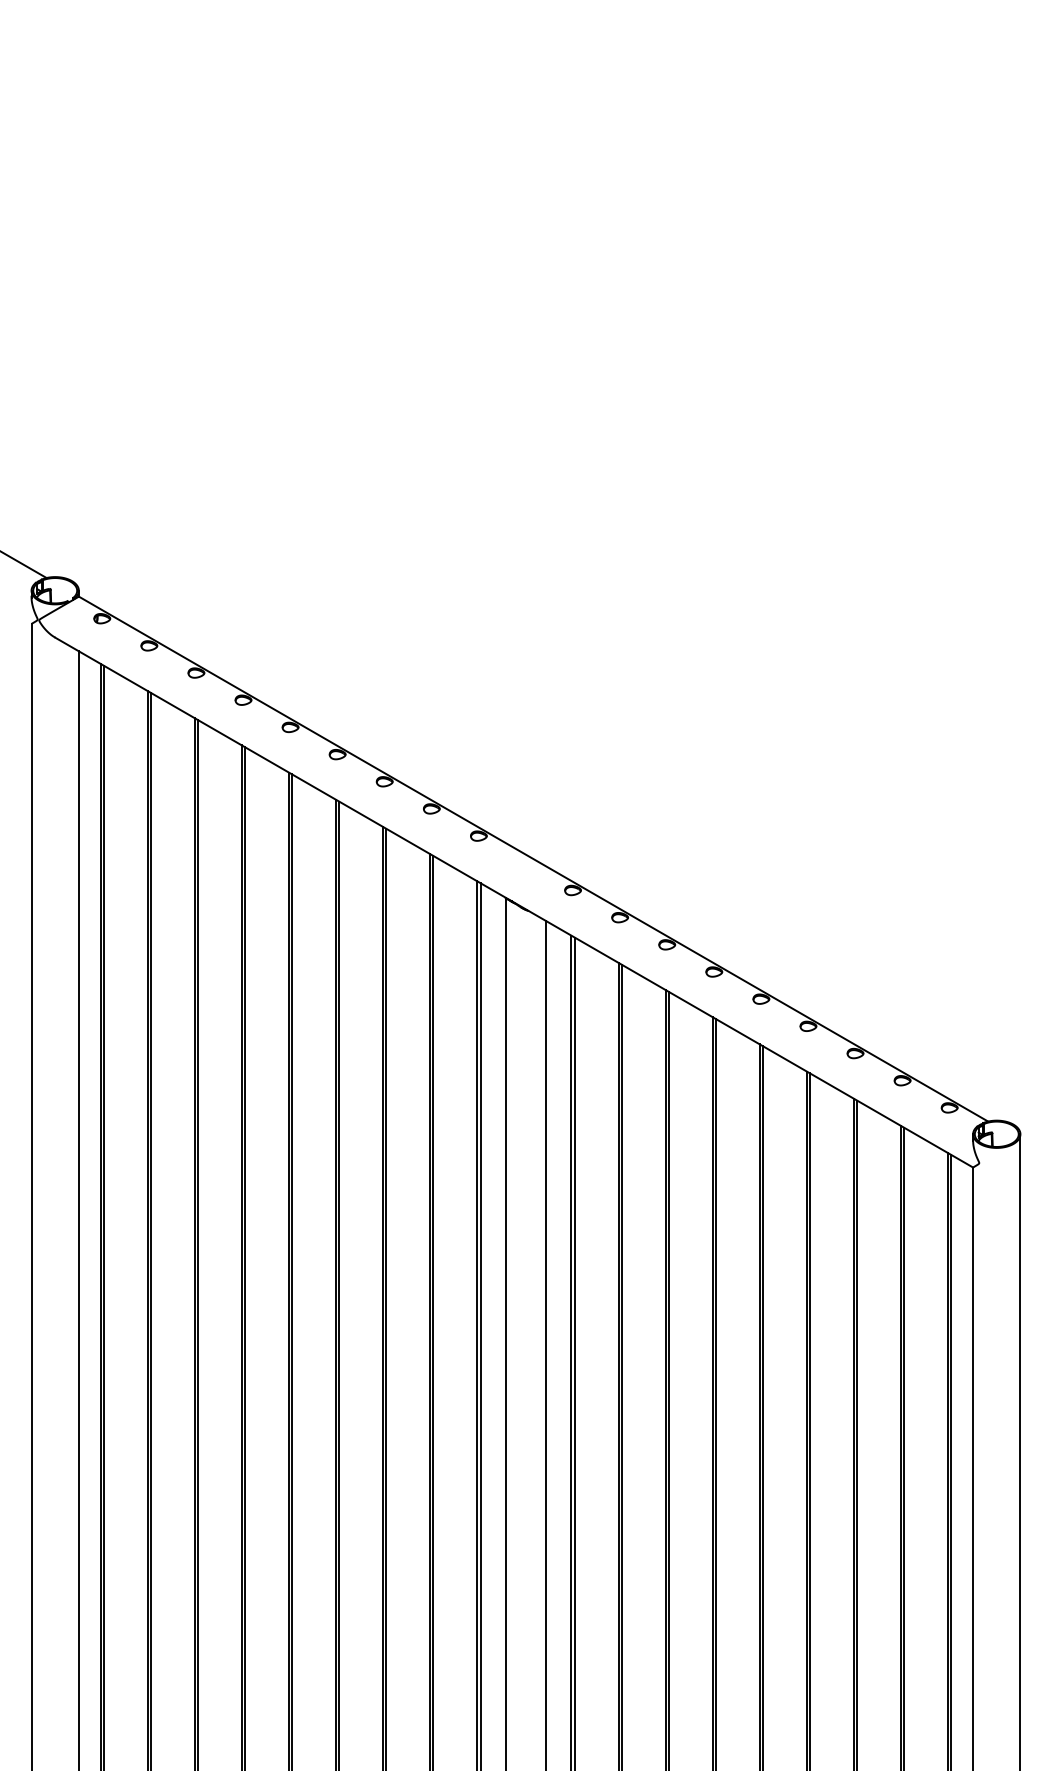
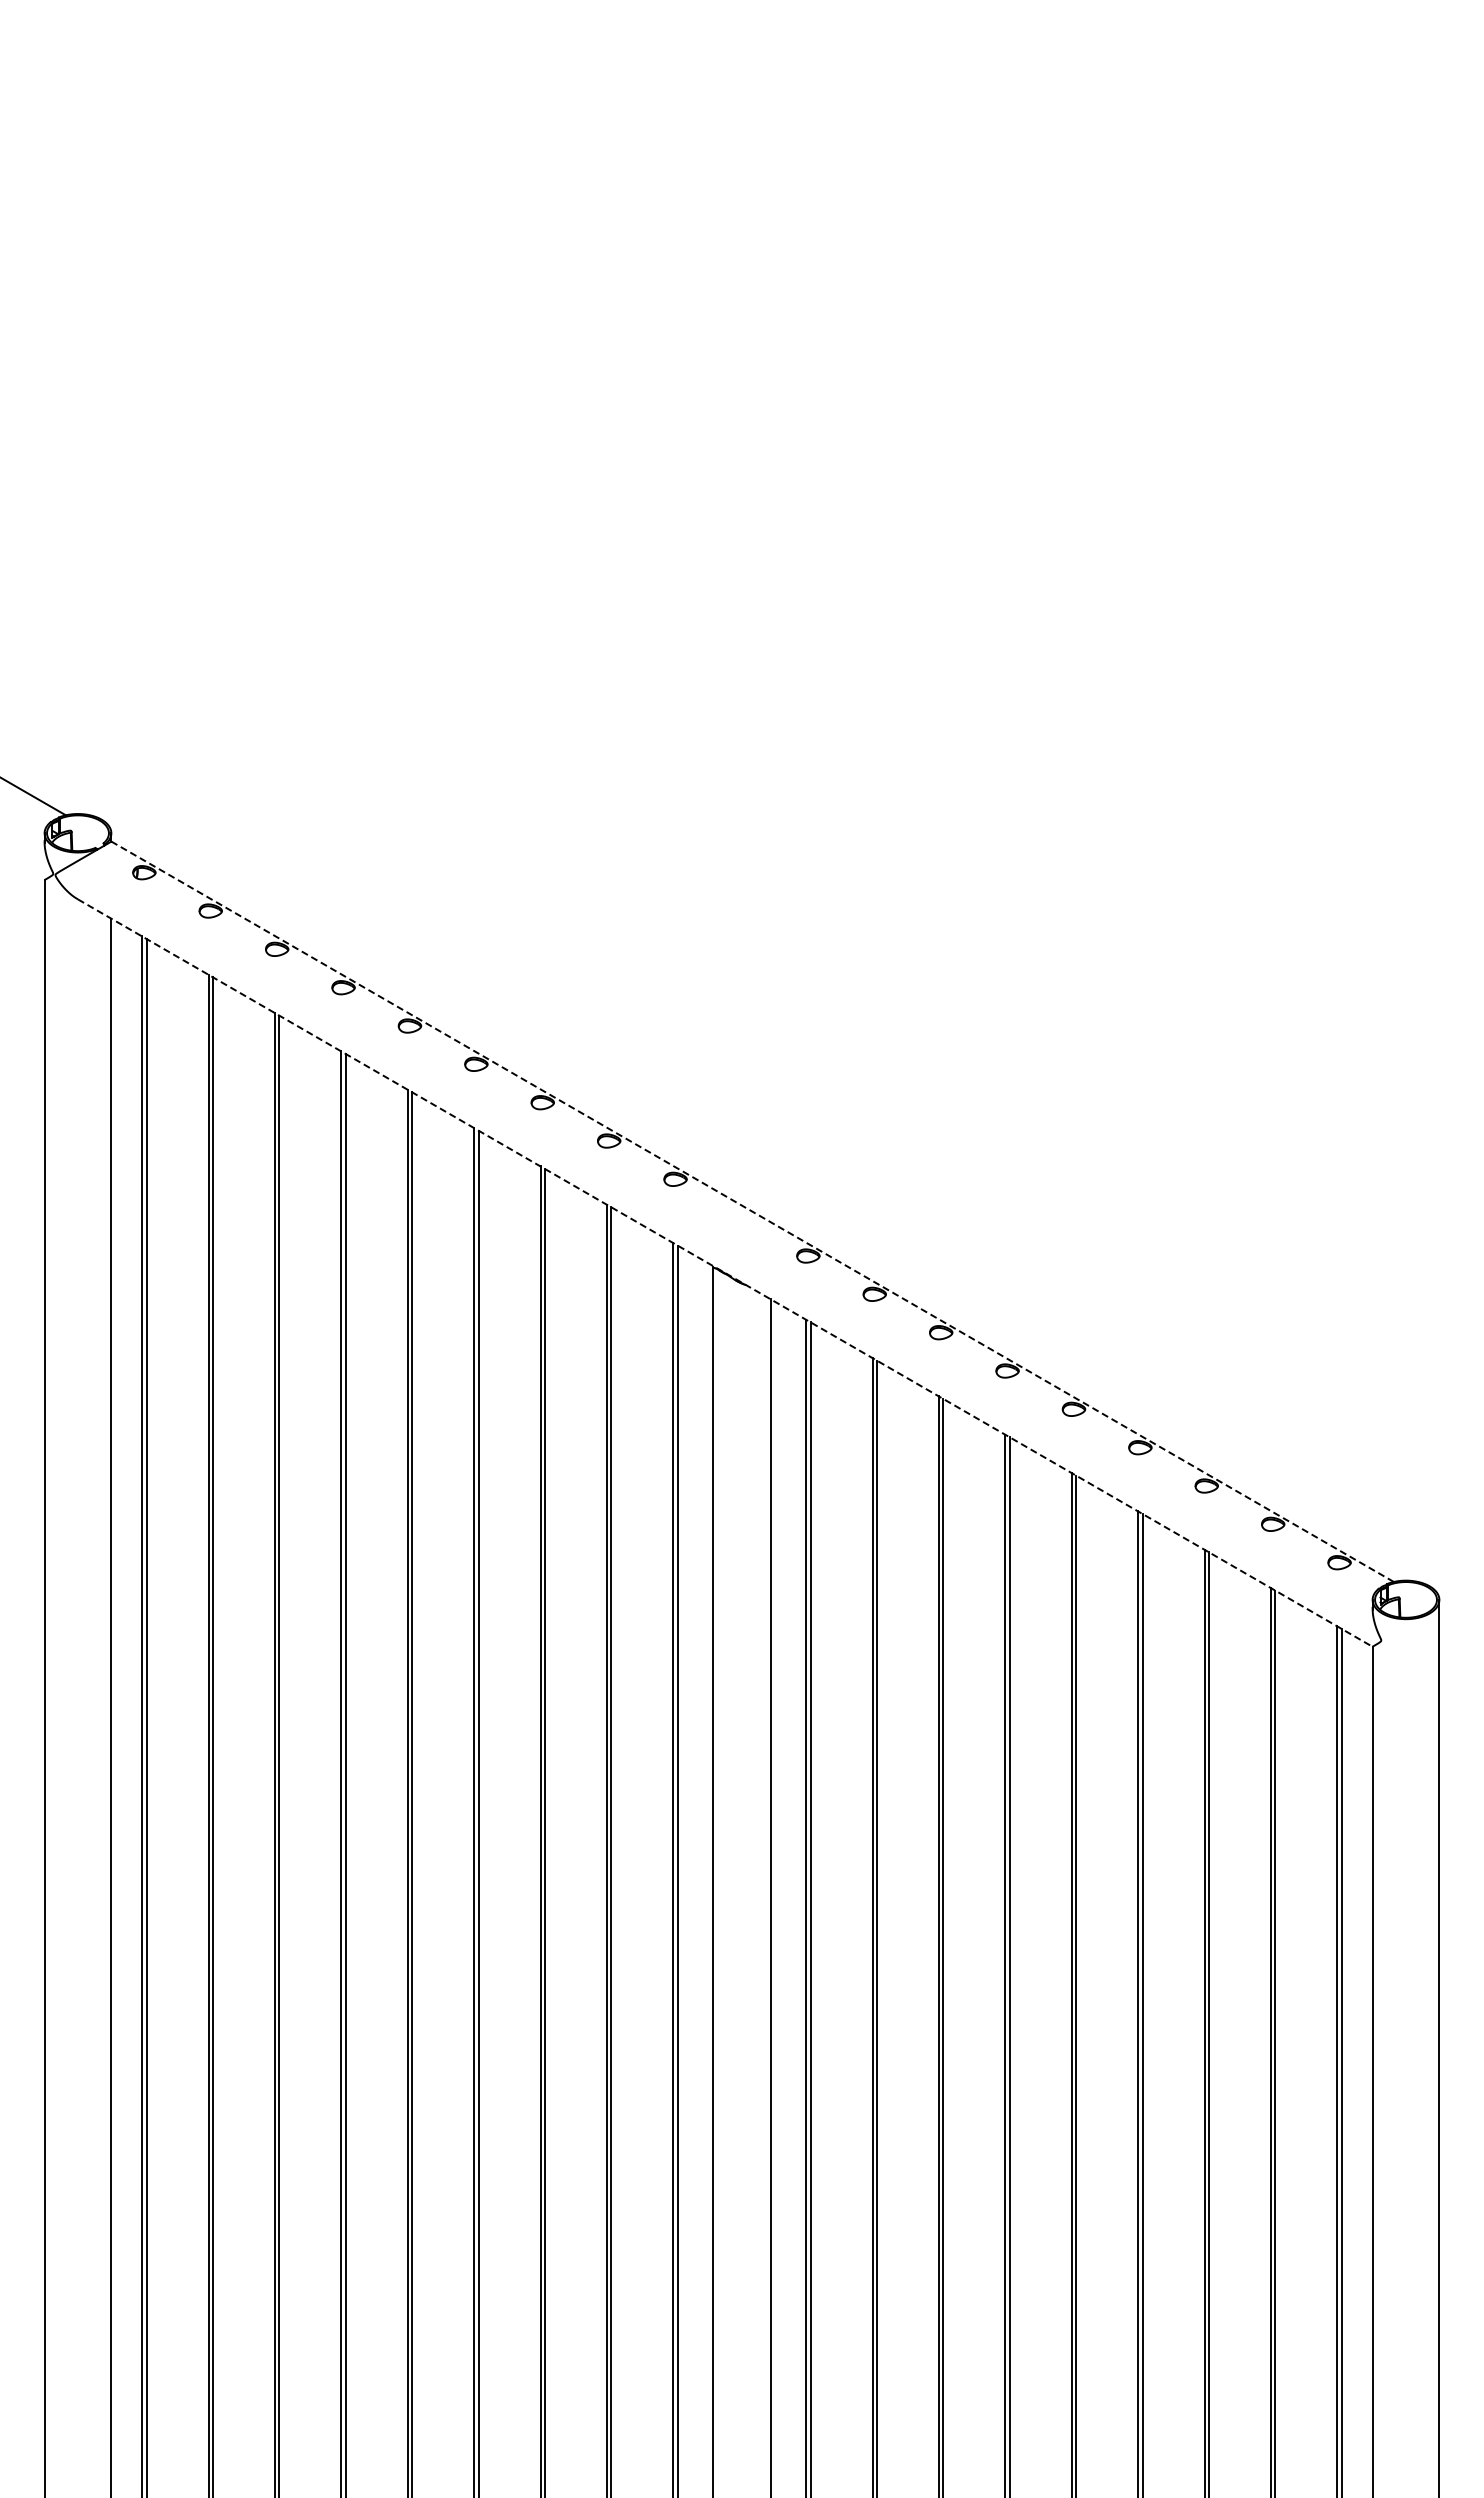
line: (533, 858) -> (752, 1211), solid -> dashed
line: (514, 902) -> (725, 1273), solid -> dashed

